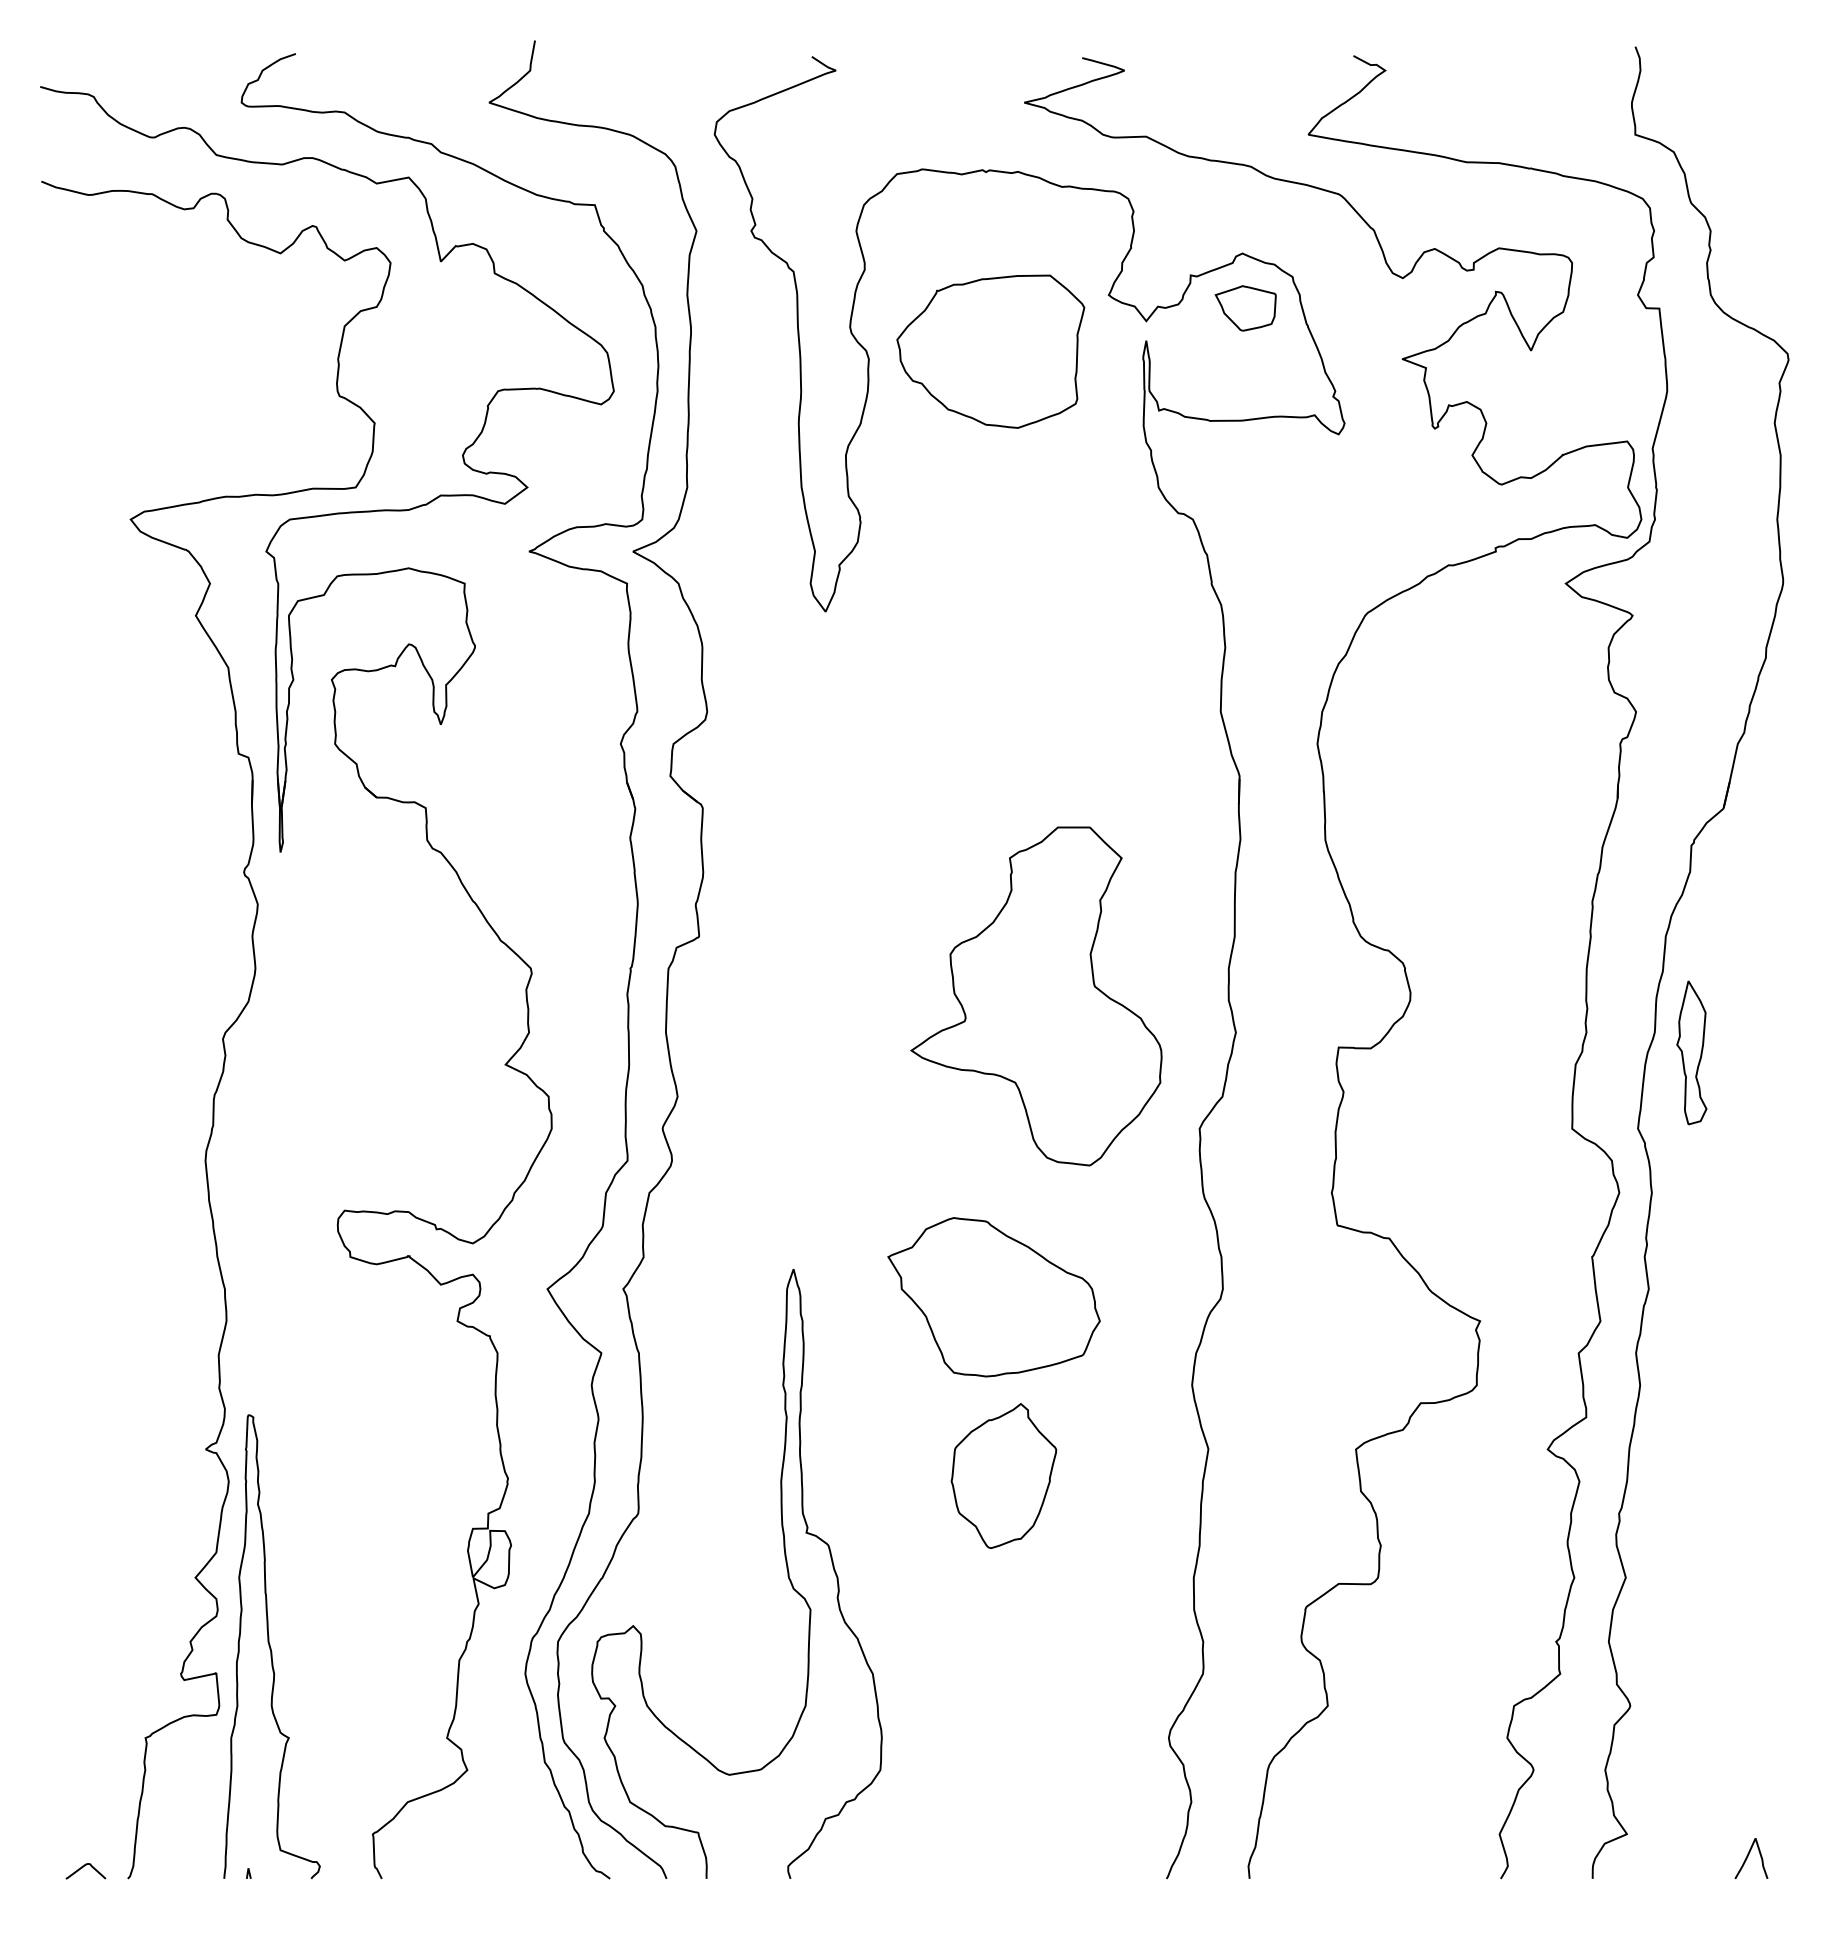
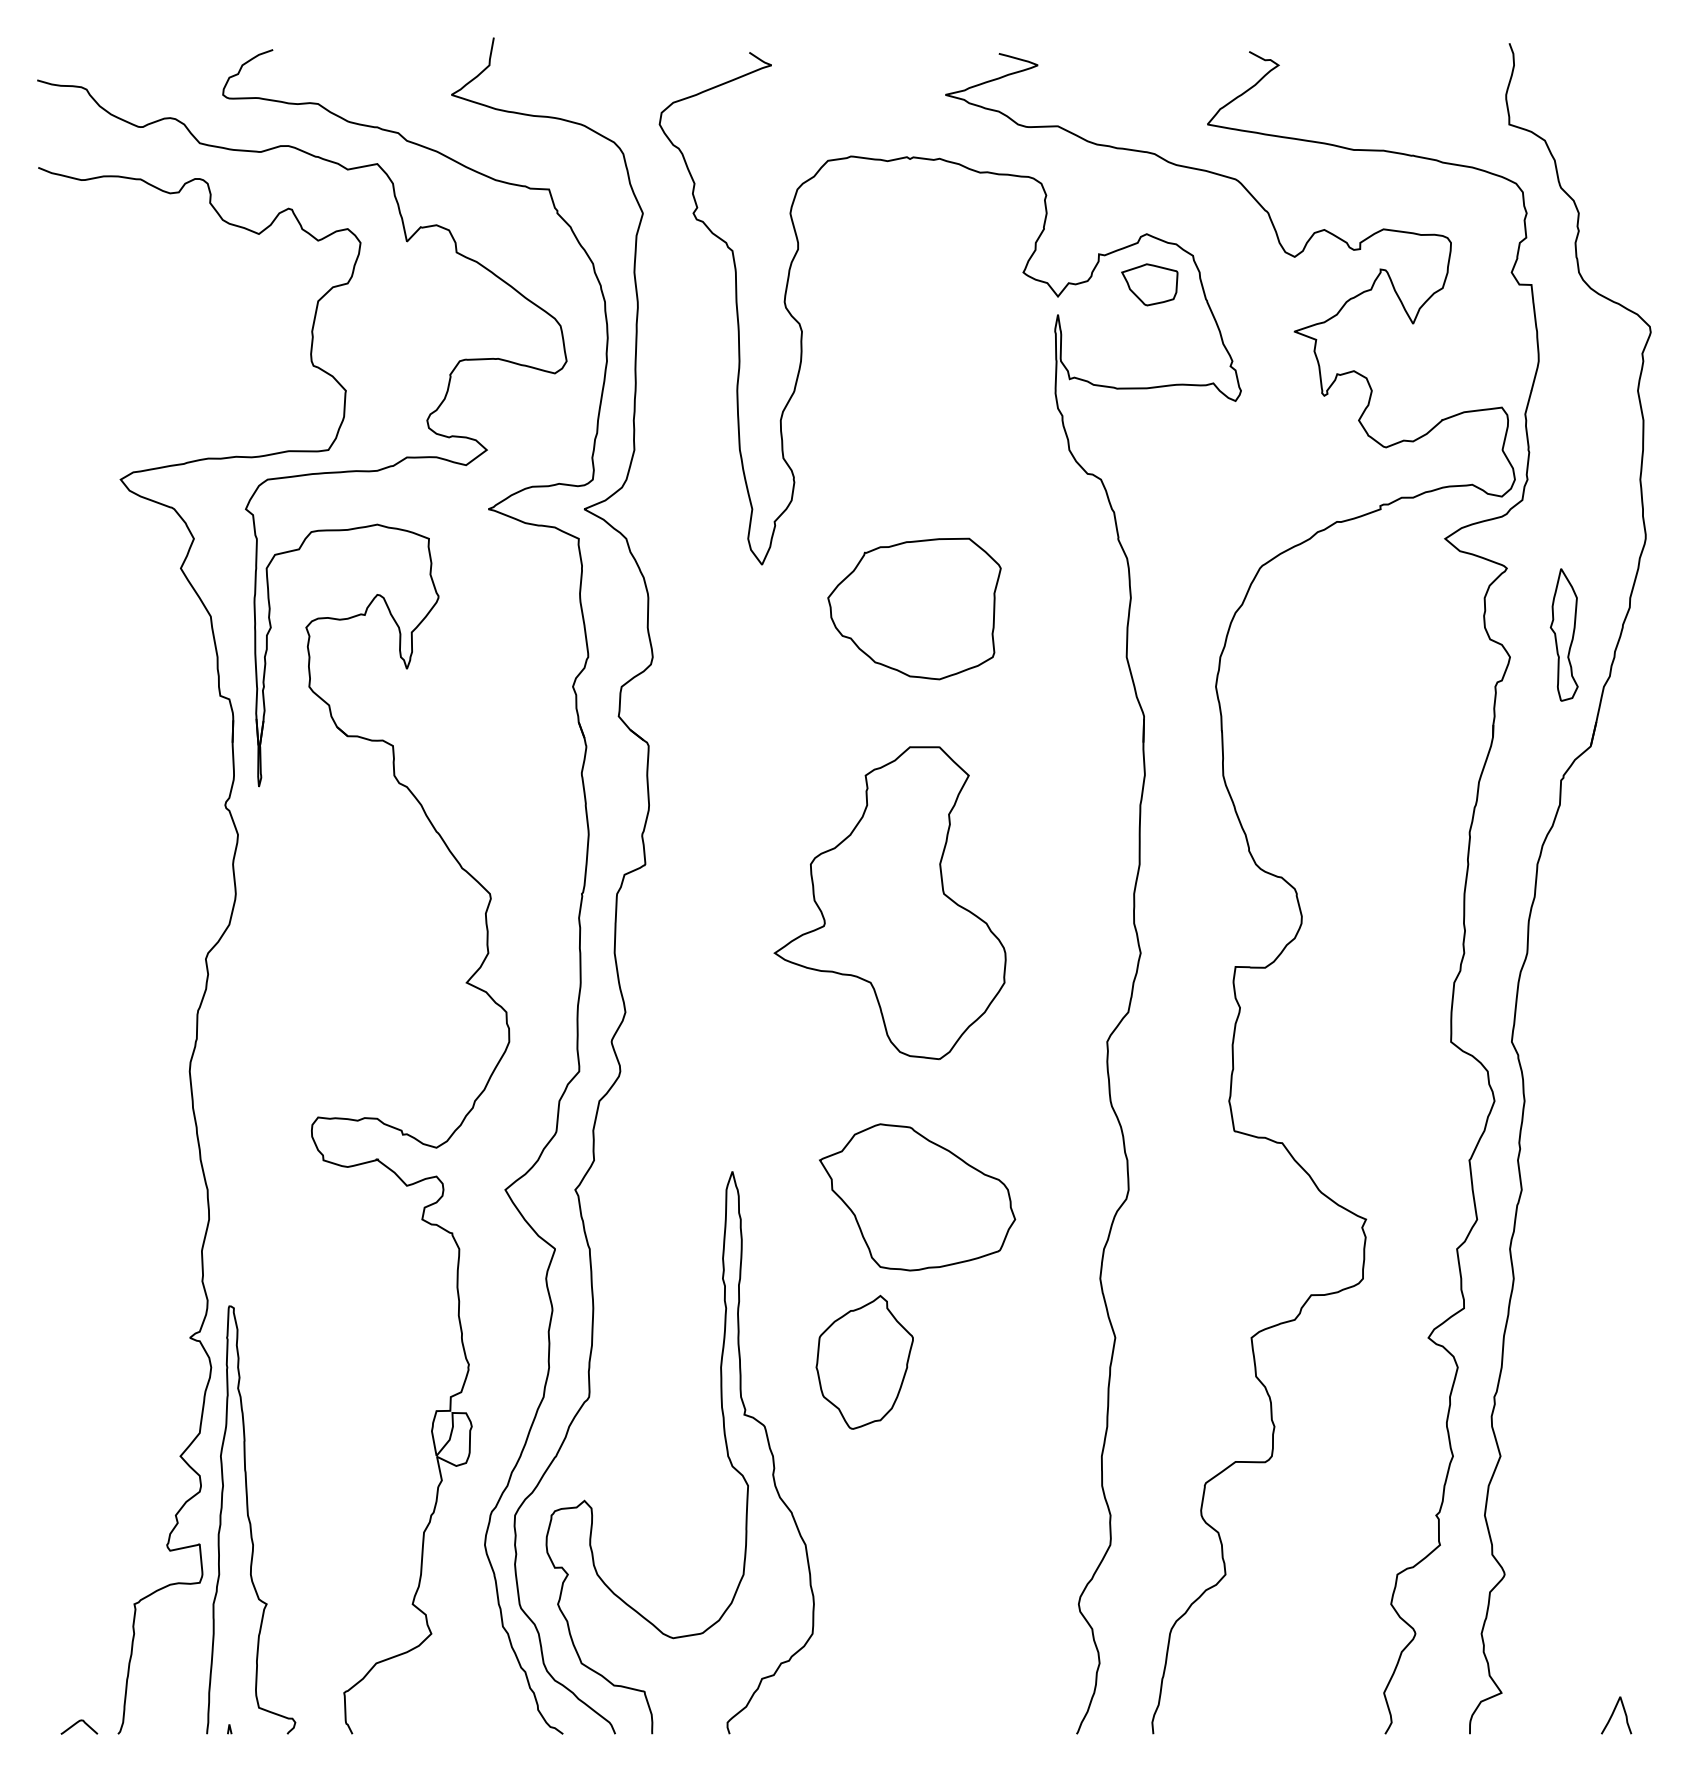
part: (990, 351) -> (914, 608), moved
part: (1036, 996) -> (890, 903), moved
part: (1691, 1052) -> (1563, 634), moved
part: (1003, 1475) -> (864, 1361), moved

